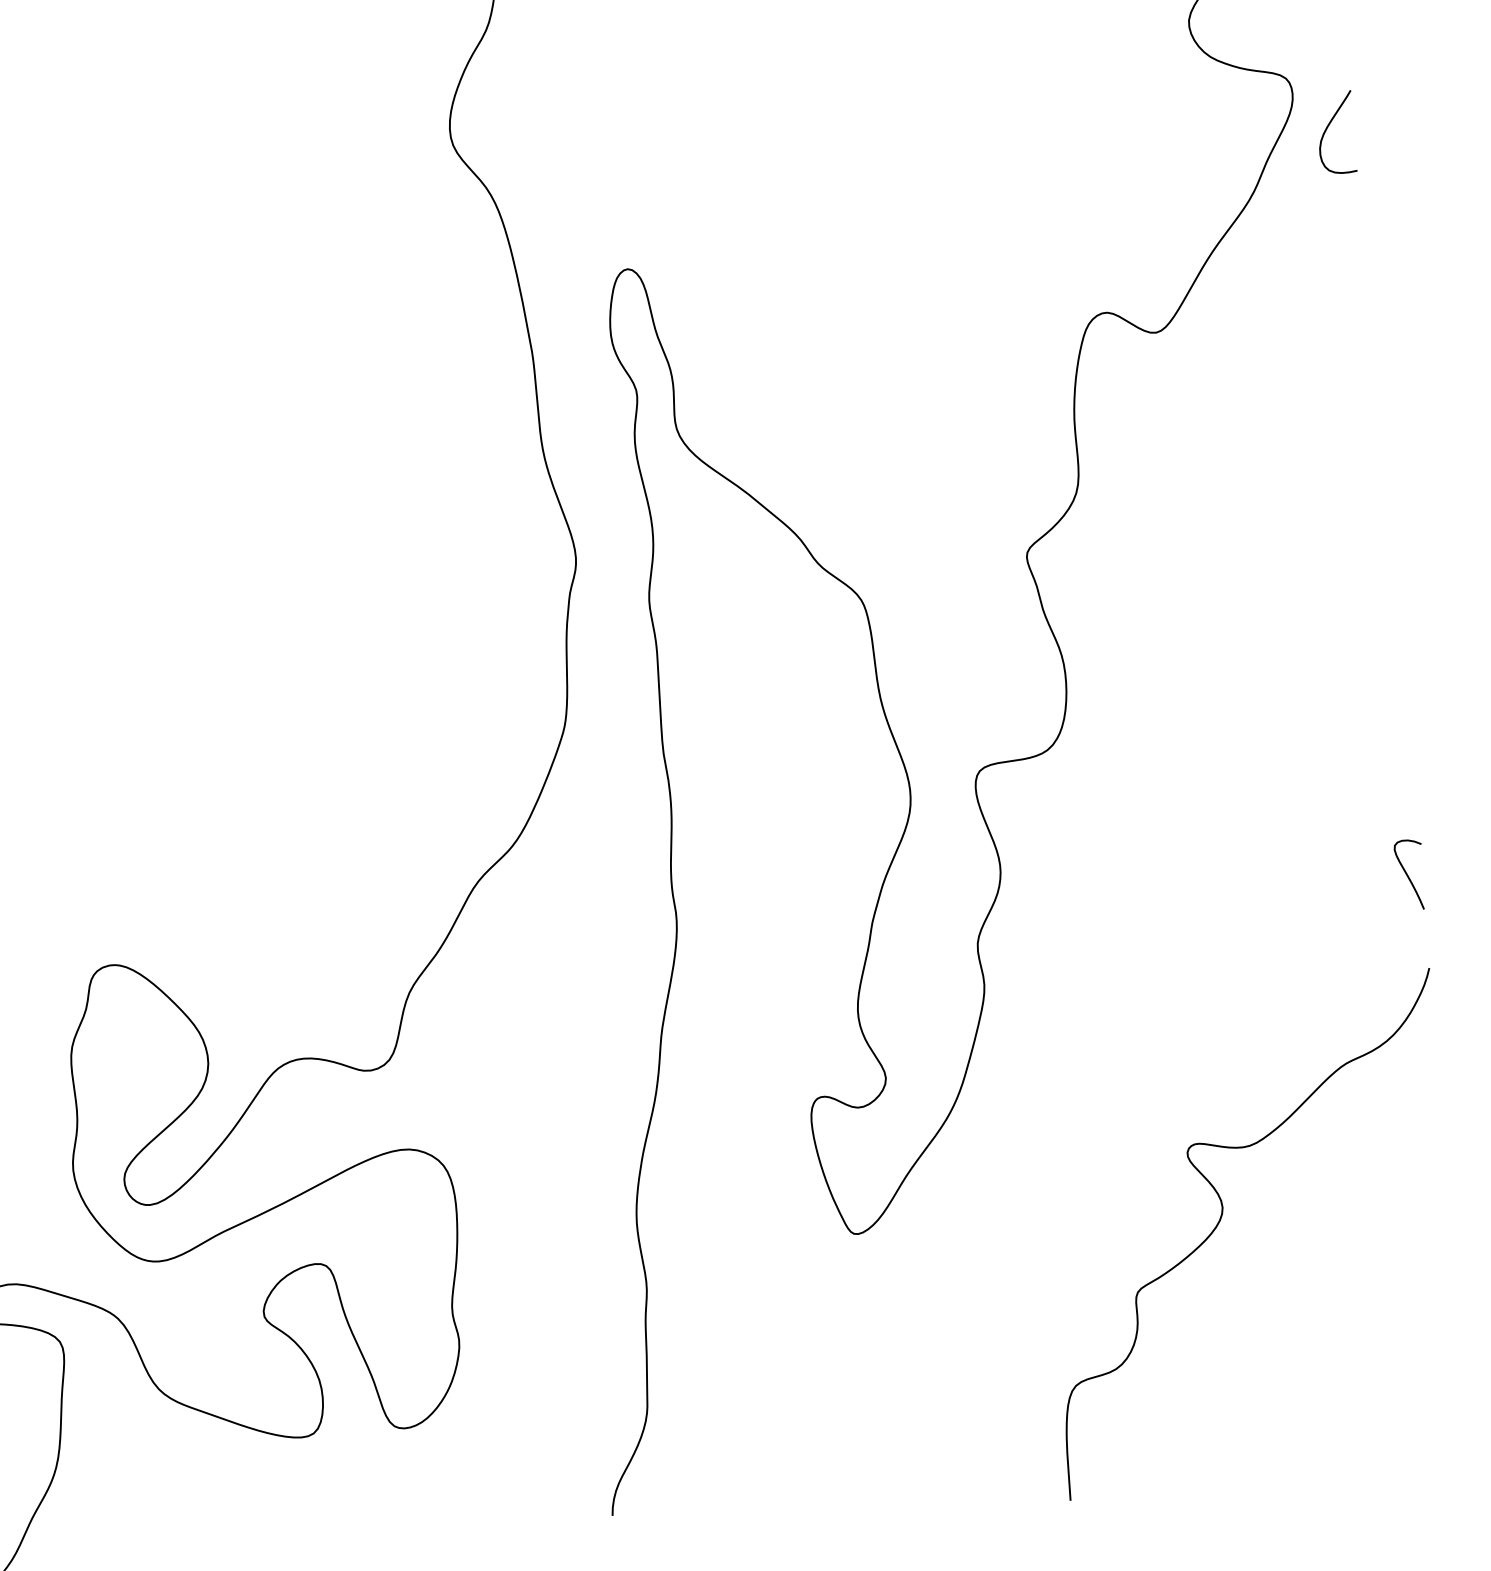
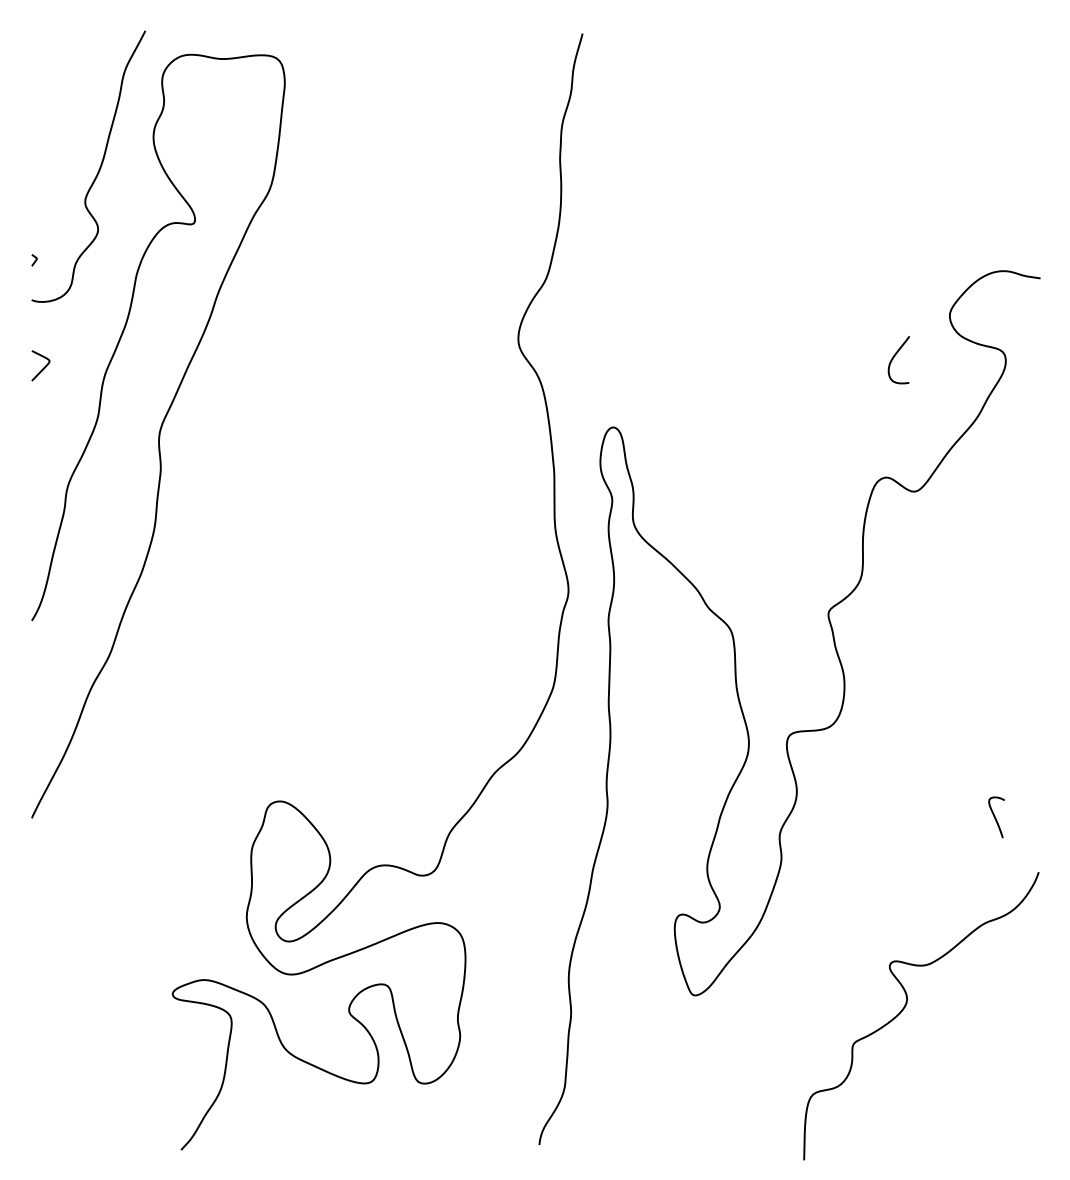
curve: (1329, 127) -> (895, 356), moved
curve: (1408, 875) -> (995, 817), moved

